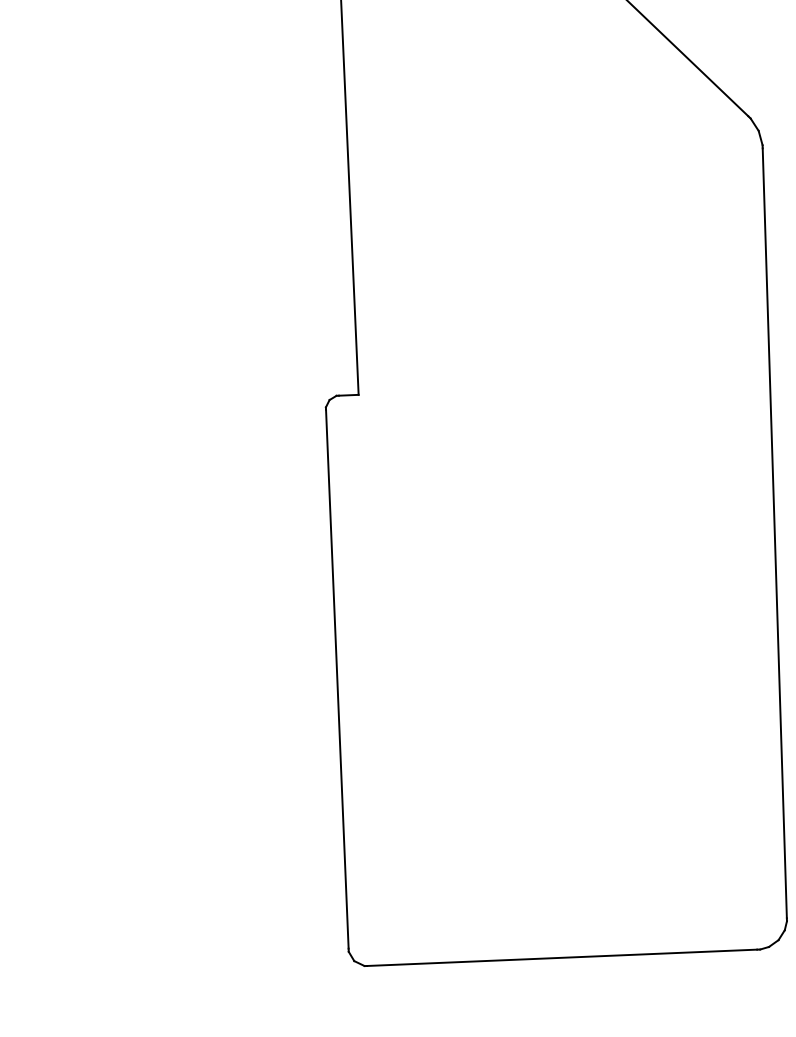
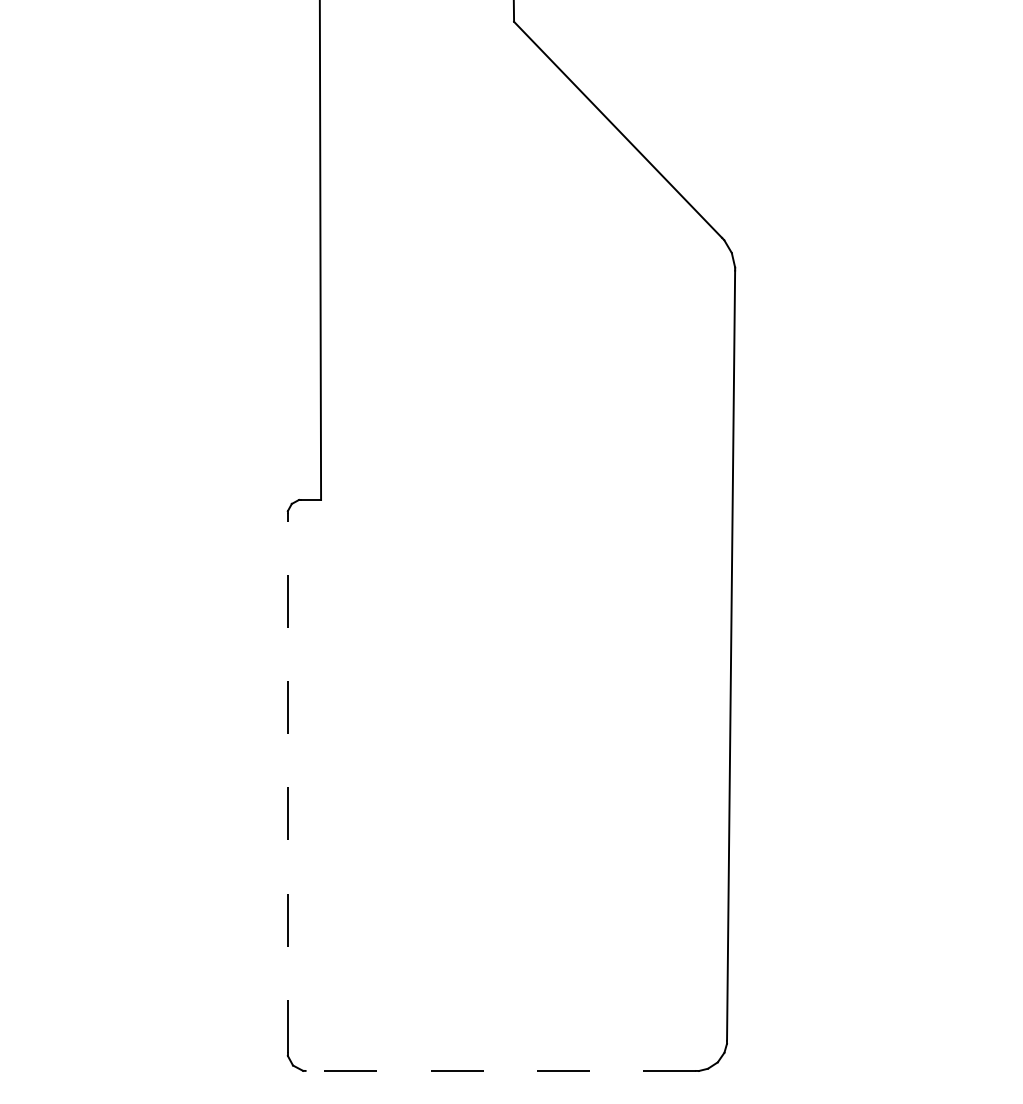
line: (336, 679) -> (287, 783), solid -> dashed
line: (561, 957) -> (500, 1070), solid -> dashed

